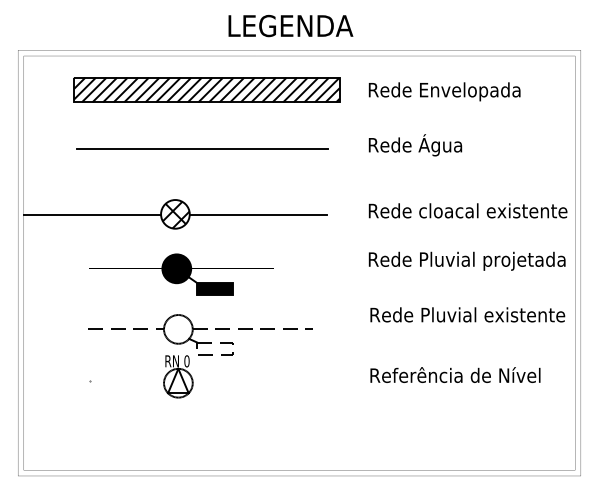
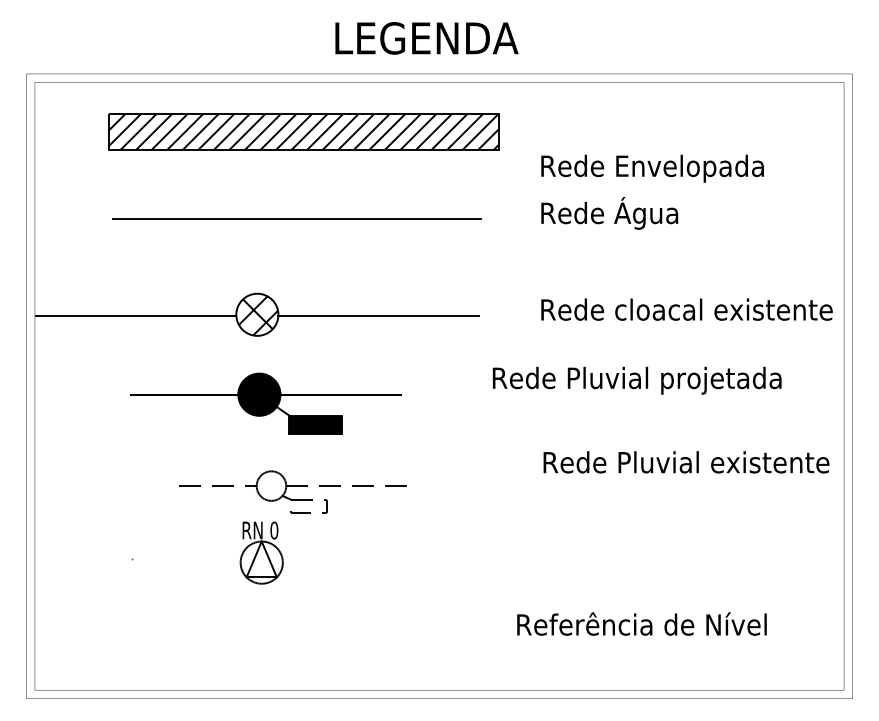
text: (444, 91) -> (652, 168), moved
text: (466, 260) -> (636, 379), moved
part: (200, 334) -> (294, 491), size x0.7
text: (455, 374) -> (642, 623), moved

